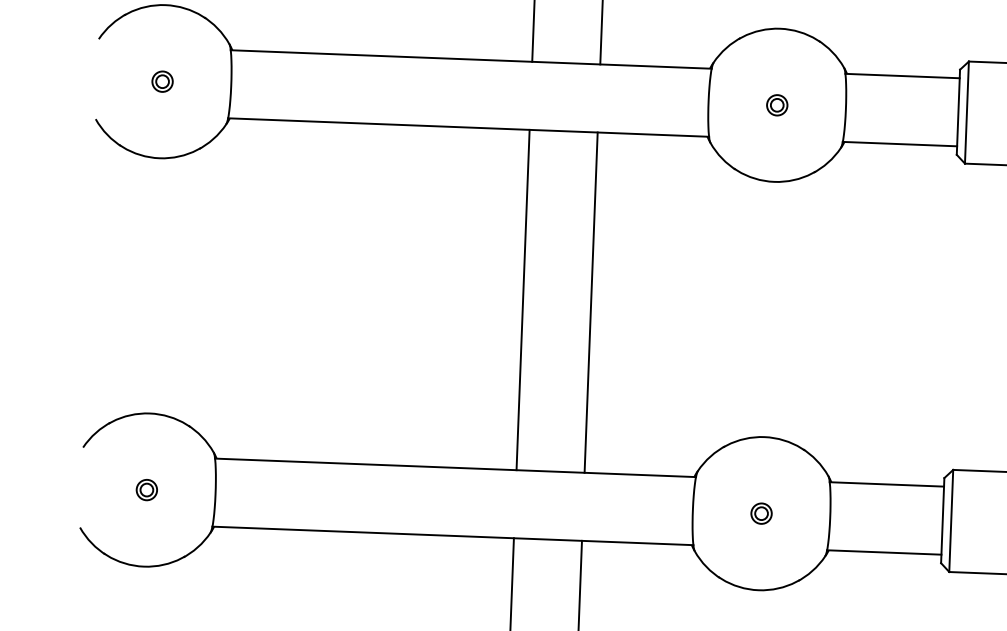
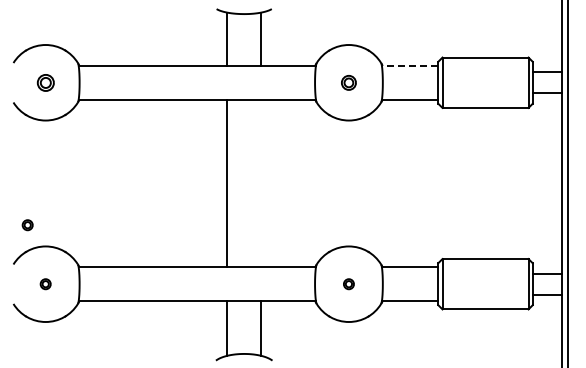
line: (901, 75) -> (409, 65), solid -> dashed
part: (162, 81) -> (45, 82), size x1.6
part: (776, 104) -> (348, 82), size x1.4
line: (592, 302) -> (261, 183), removed
part: (114, 369) -> (27, 225), added

